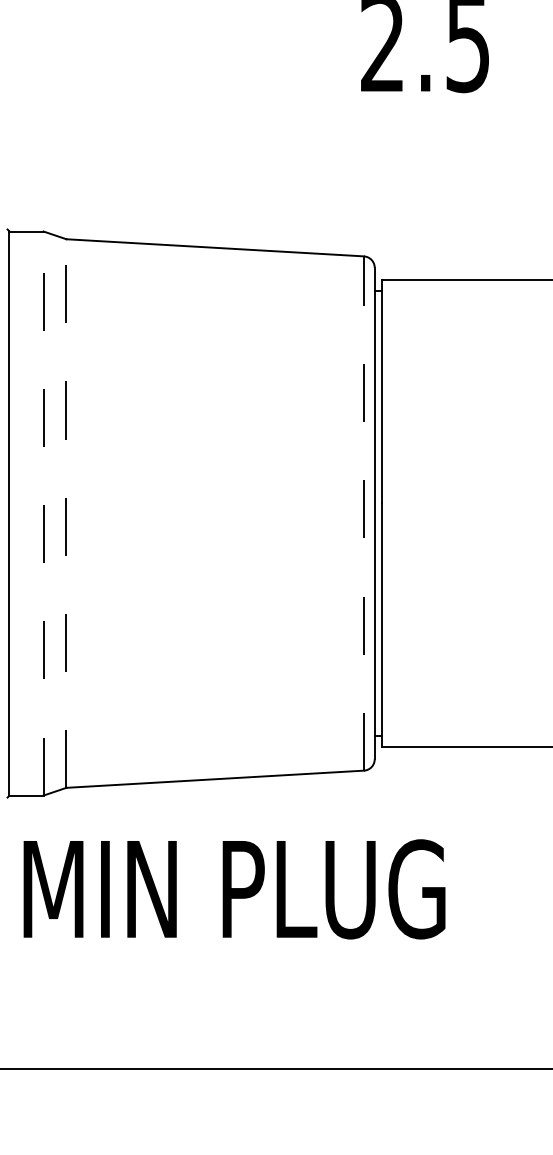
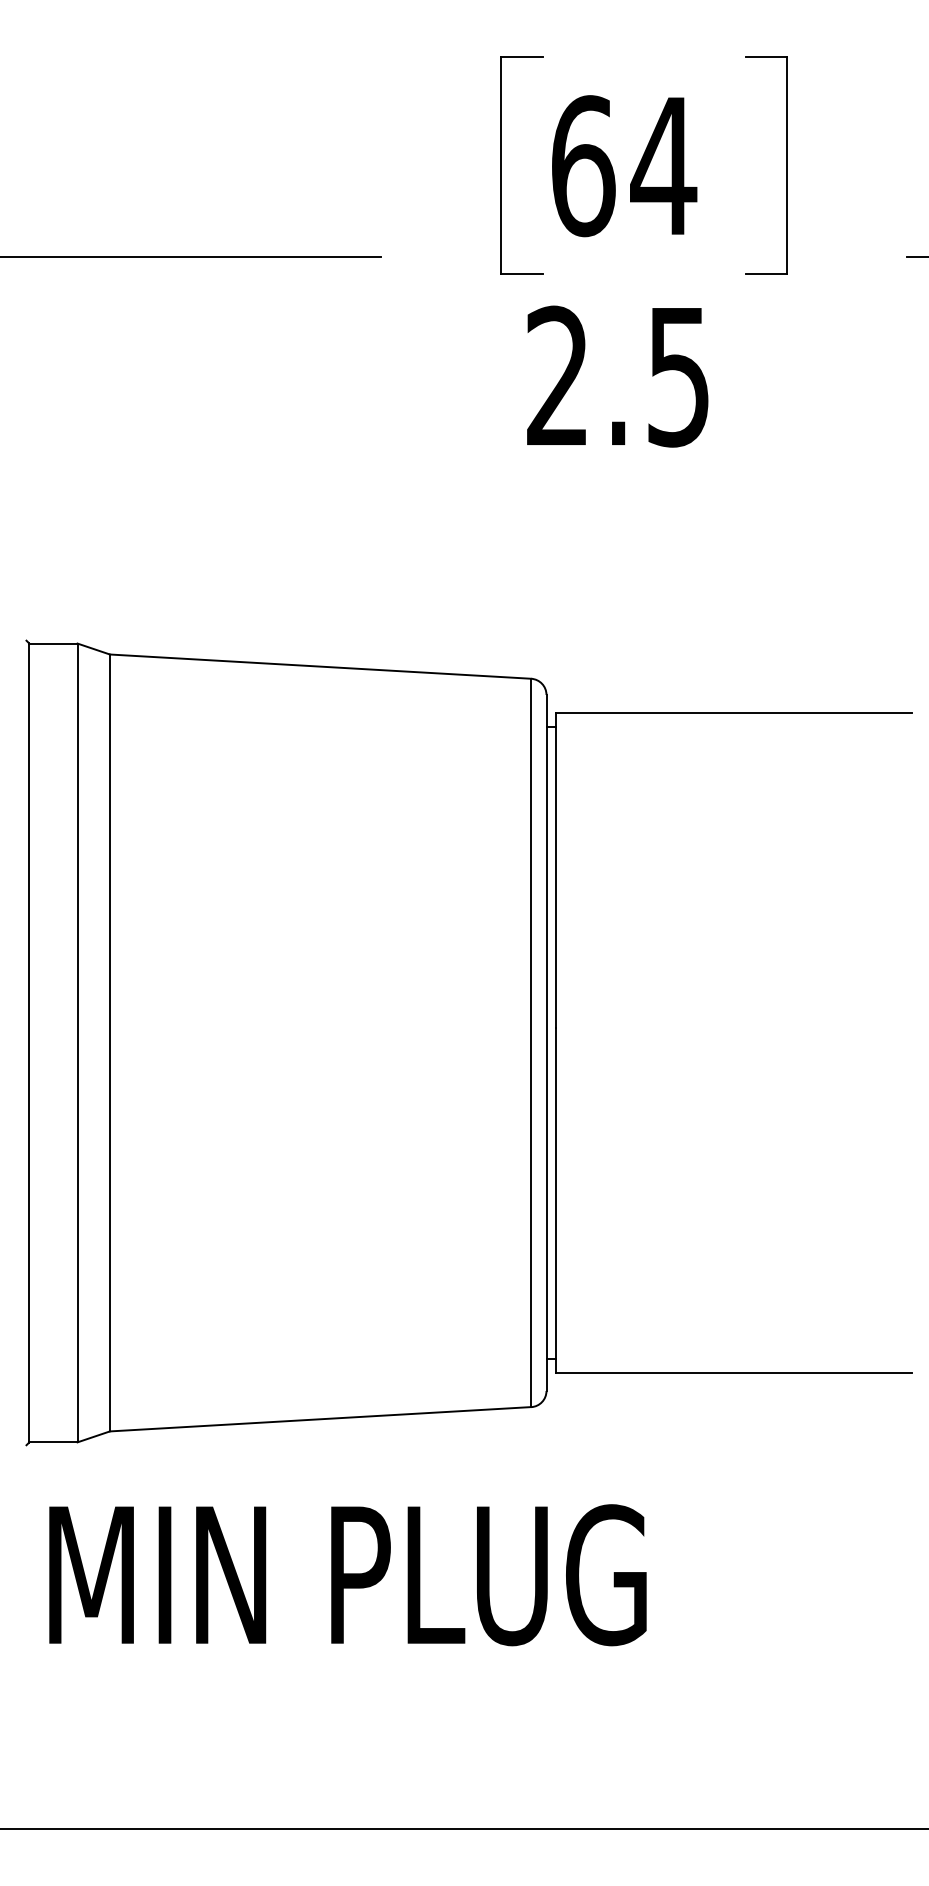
line: (43, 513) -> (77, 1042), dashed -> solid
line: (66, 513) -> (109, 1042), dashed -> solid
line: (364, 513) -> (531, 1042), dashed -> solid

